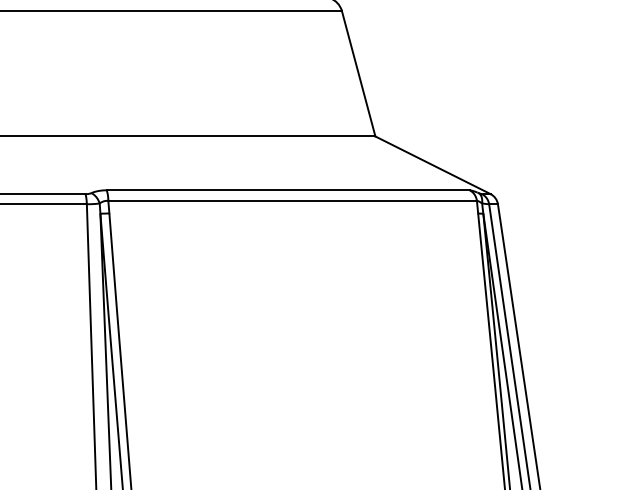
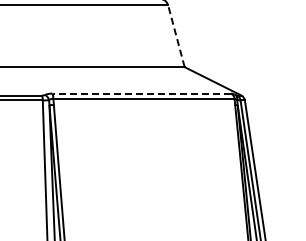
line: (358, 74) -> (176, 36), solid -> dashed
line: (287, 190) -> (141, 93), solid -> dashed

